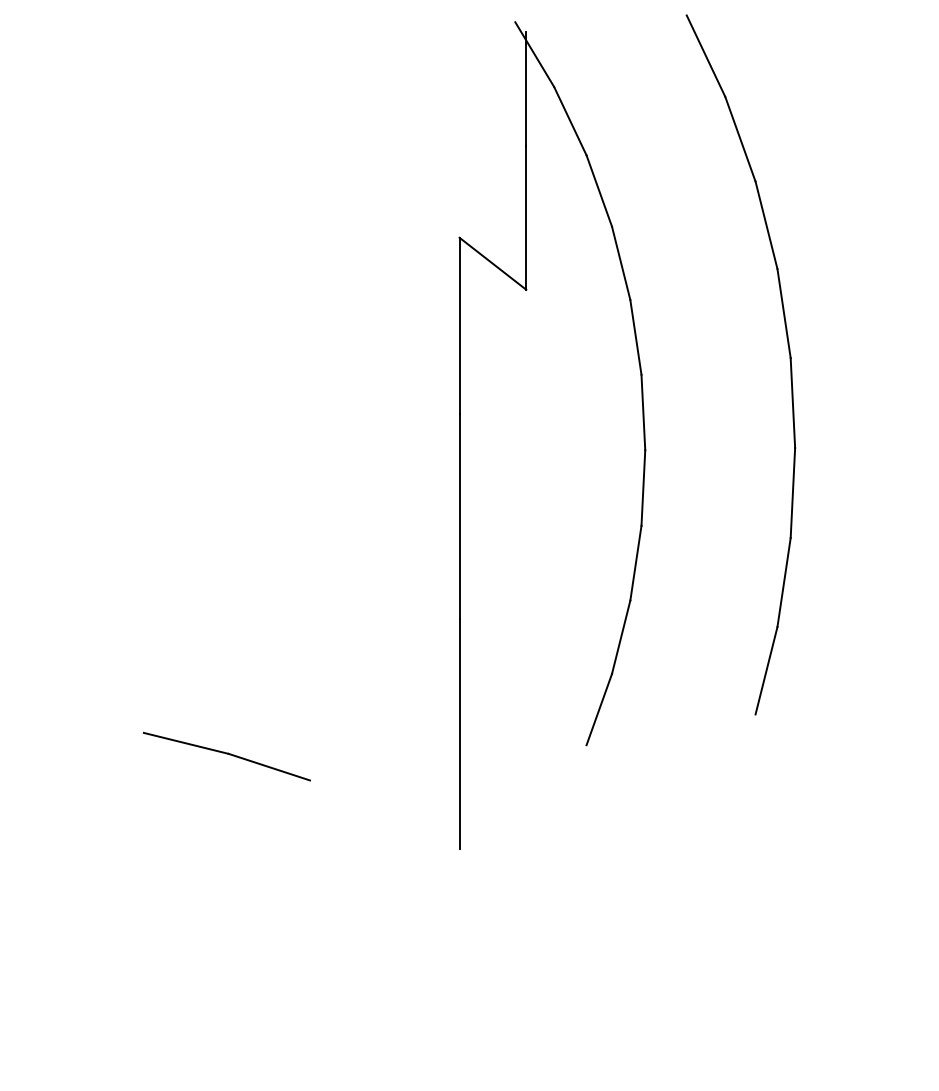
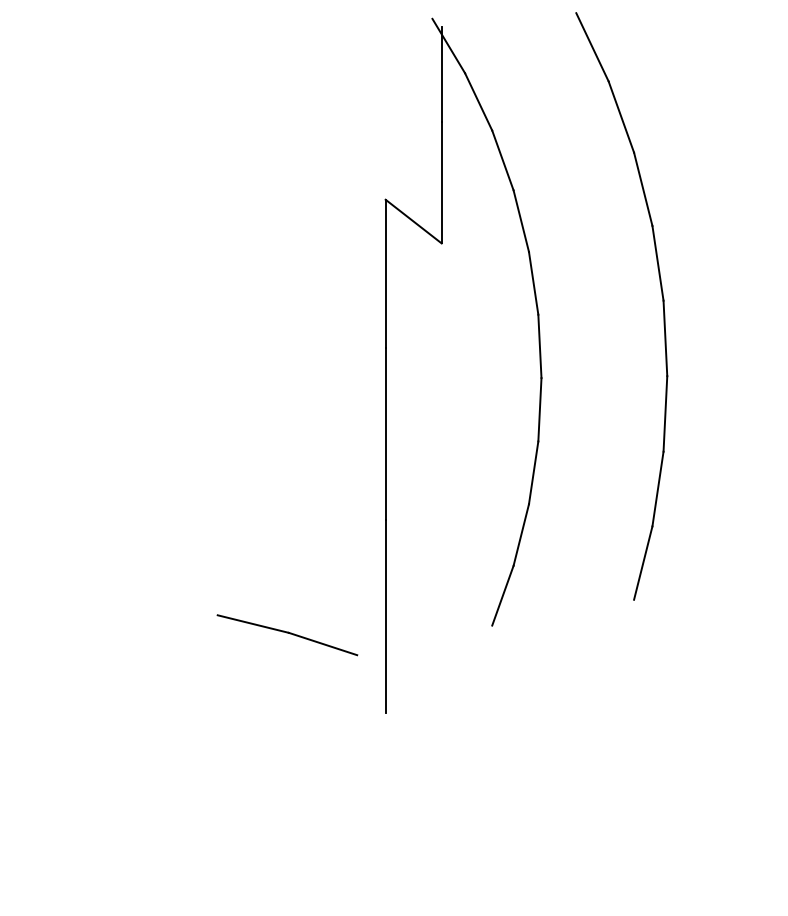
part: (227, 757) -> (287, 635), moved

